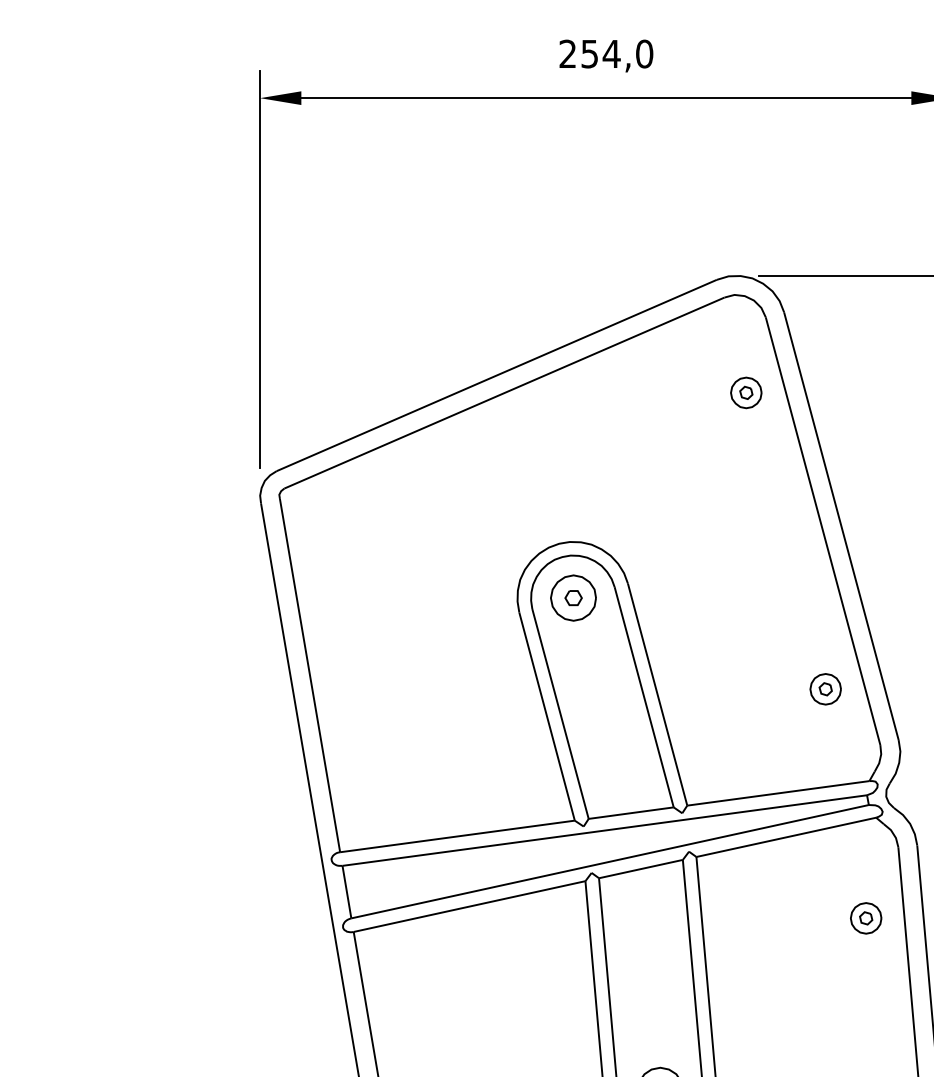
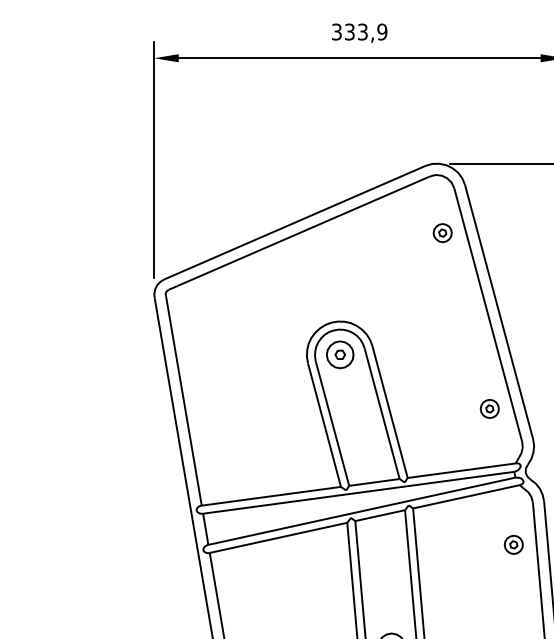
text: (606, 53) -> (359, 31), 254,0 -> 333,9

